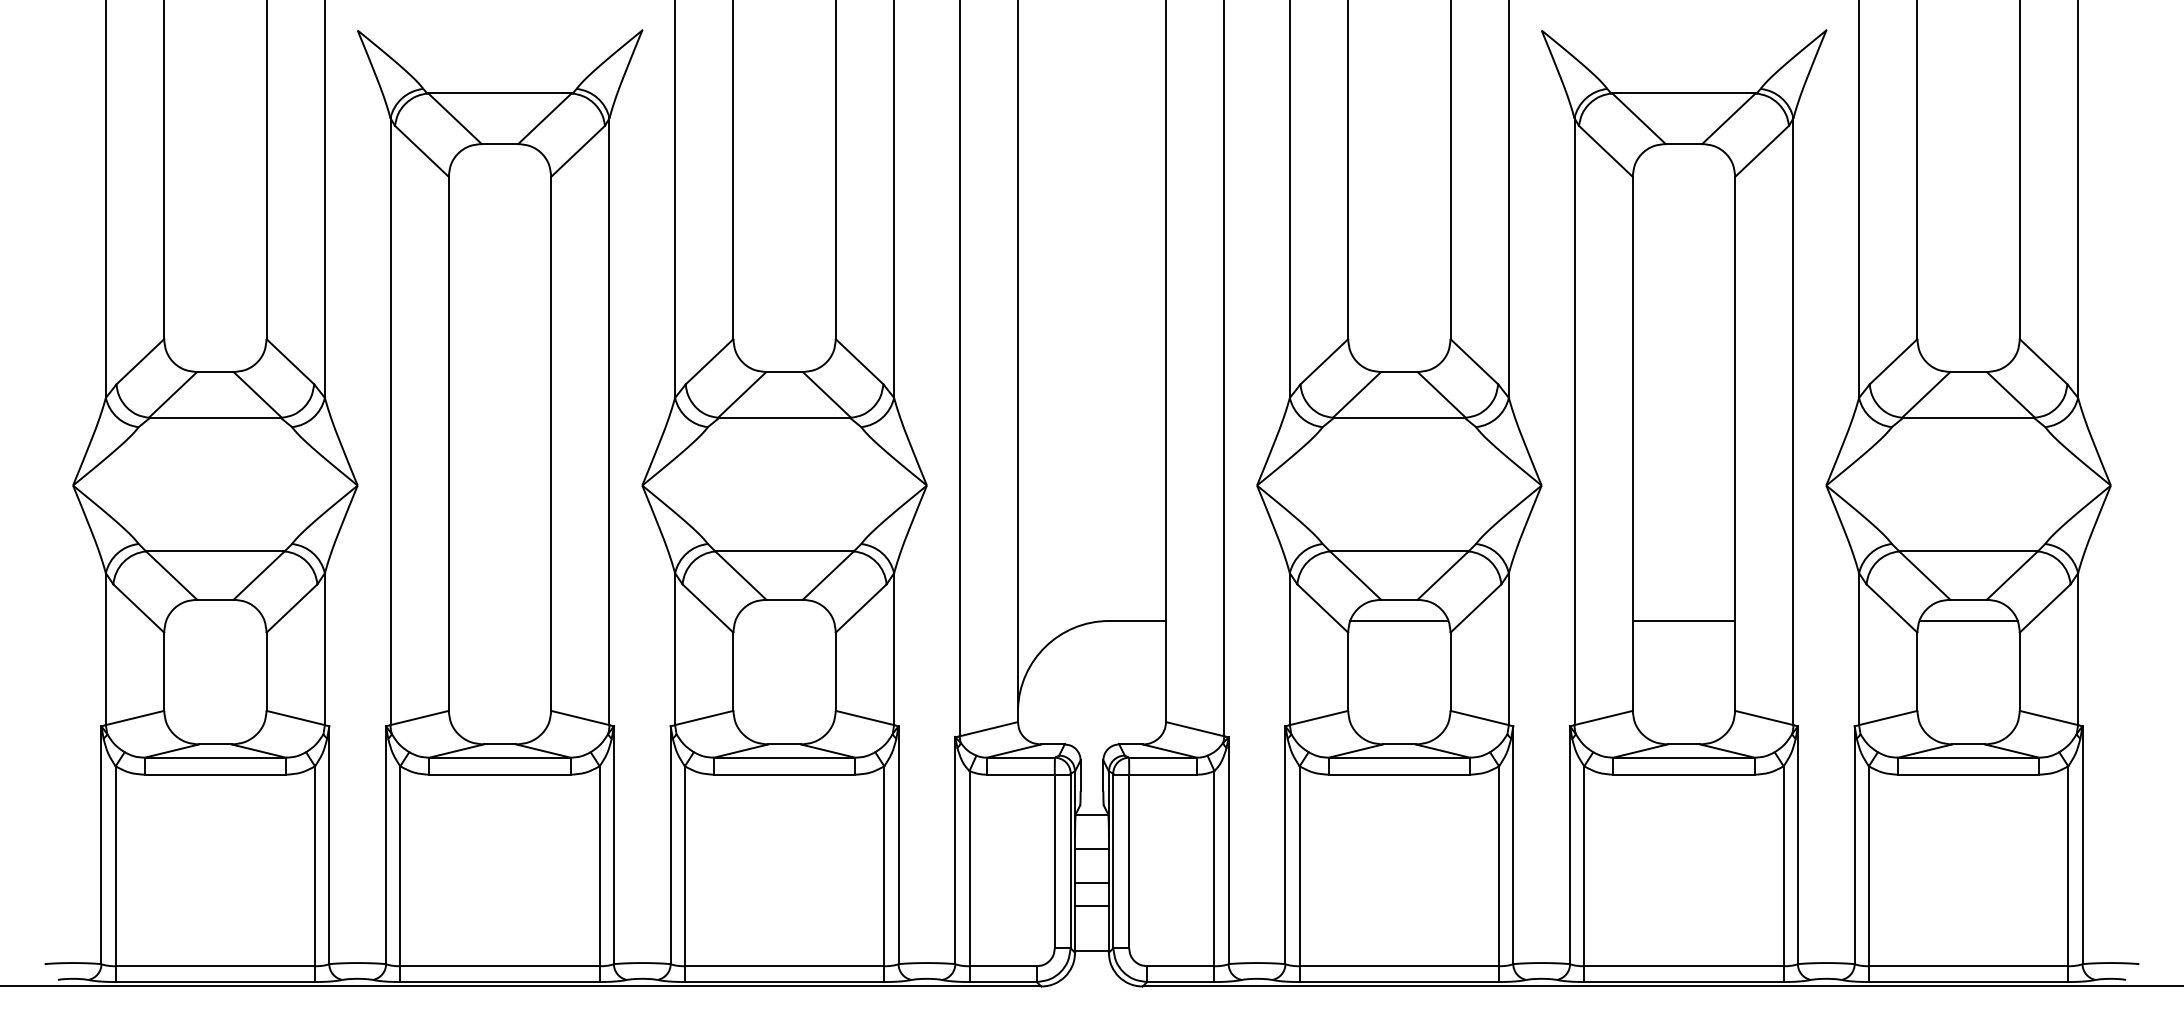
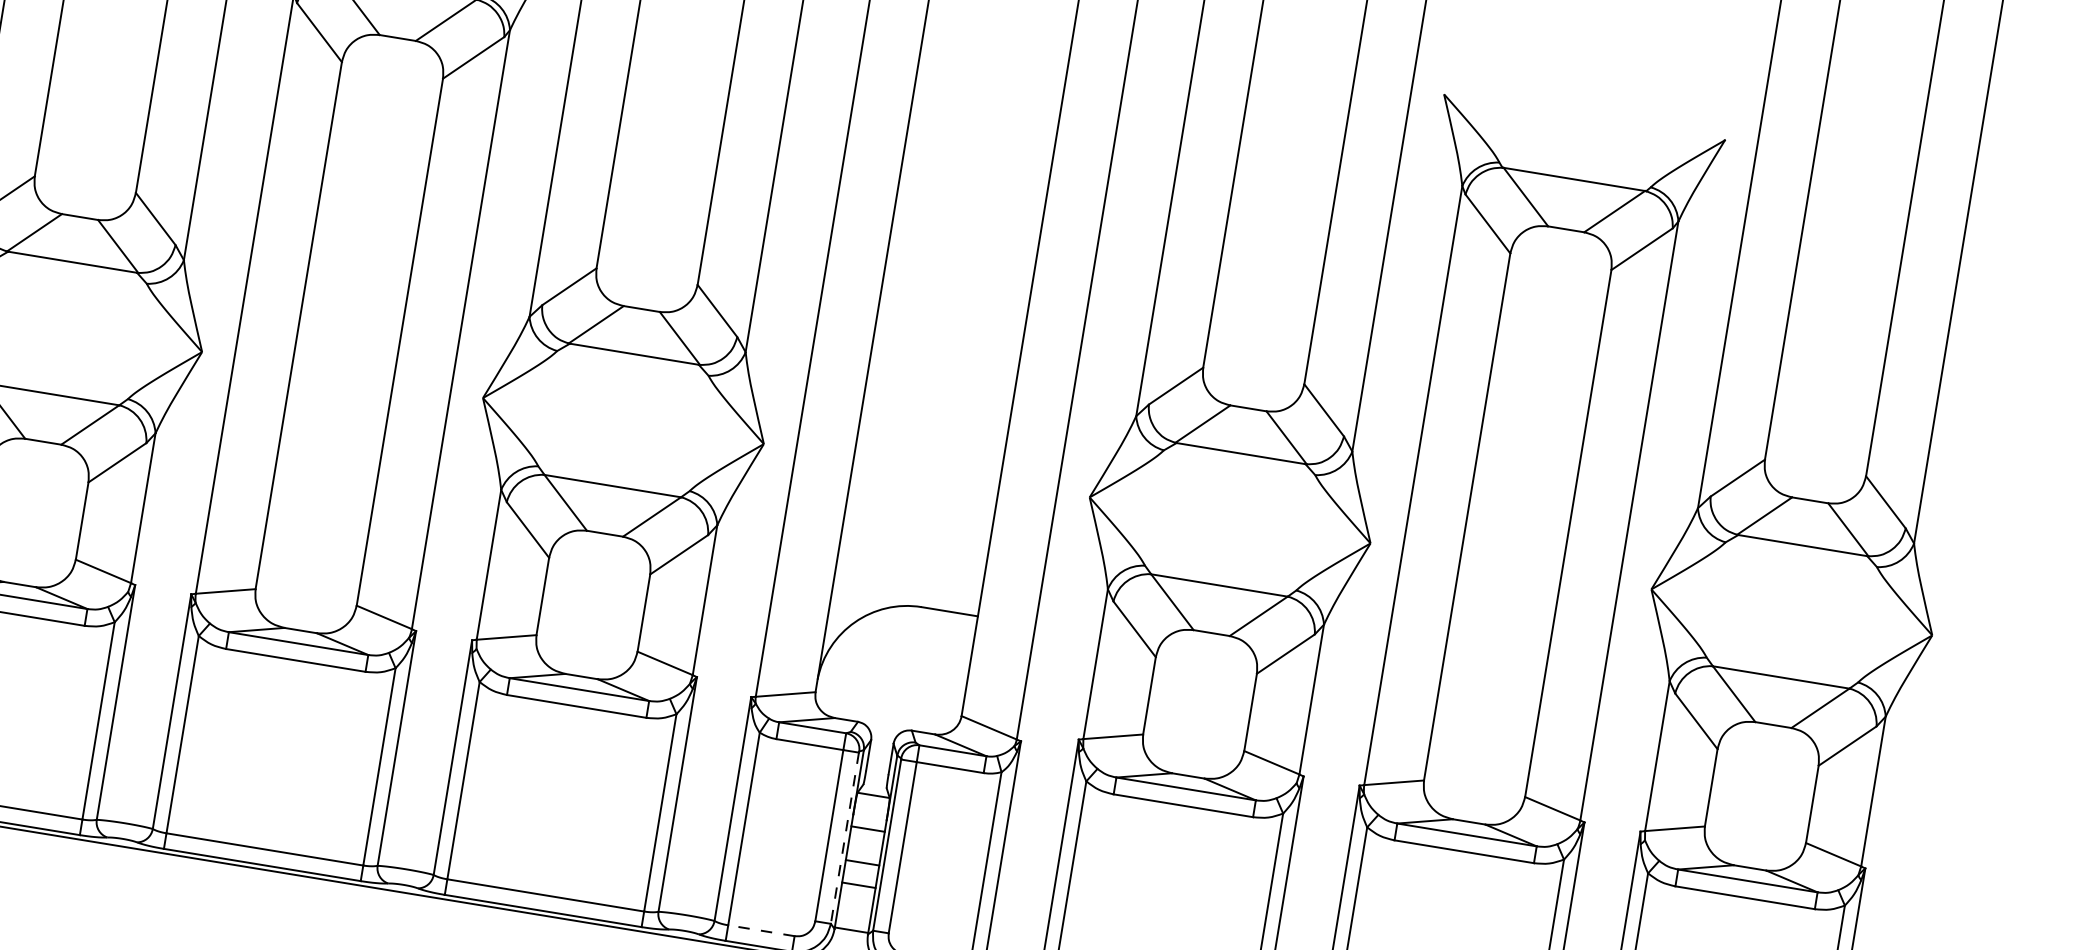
line: (1399, 621) -> (1208, 654), removed
line: (1683, 621) -> (1488, 700), removed
line: (1968, 621) -> (1769, 746), removed
line: (1070, 861) -> (844, 838), solid -> dashed
line: (1003, 966) -> (761, 931), solid -> dashed

